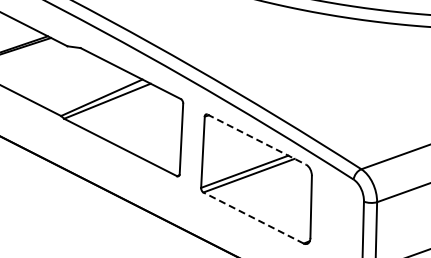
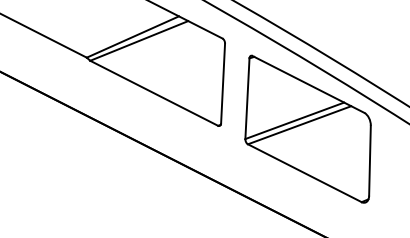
line: (257, 139) -> (309, 84), dashed -> solid
line: (253, 217) -> (304, 172), dashed -> solid

